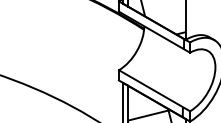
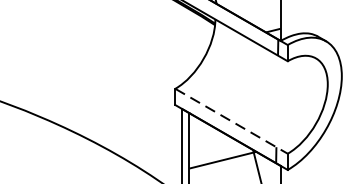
line: (154, 90) -> (231, 120), solid -> dashed

